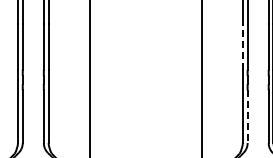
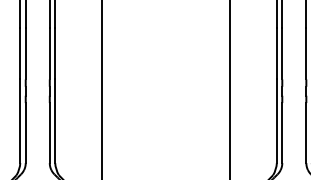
line: (242, 47) -> (276, 54), dashed -> solid
line: (247, 117) -> (282, 133), dashed -> solid

